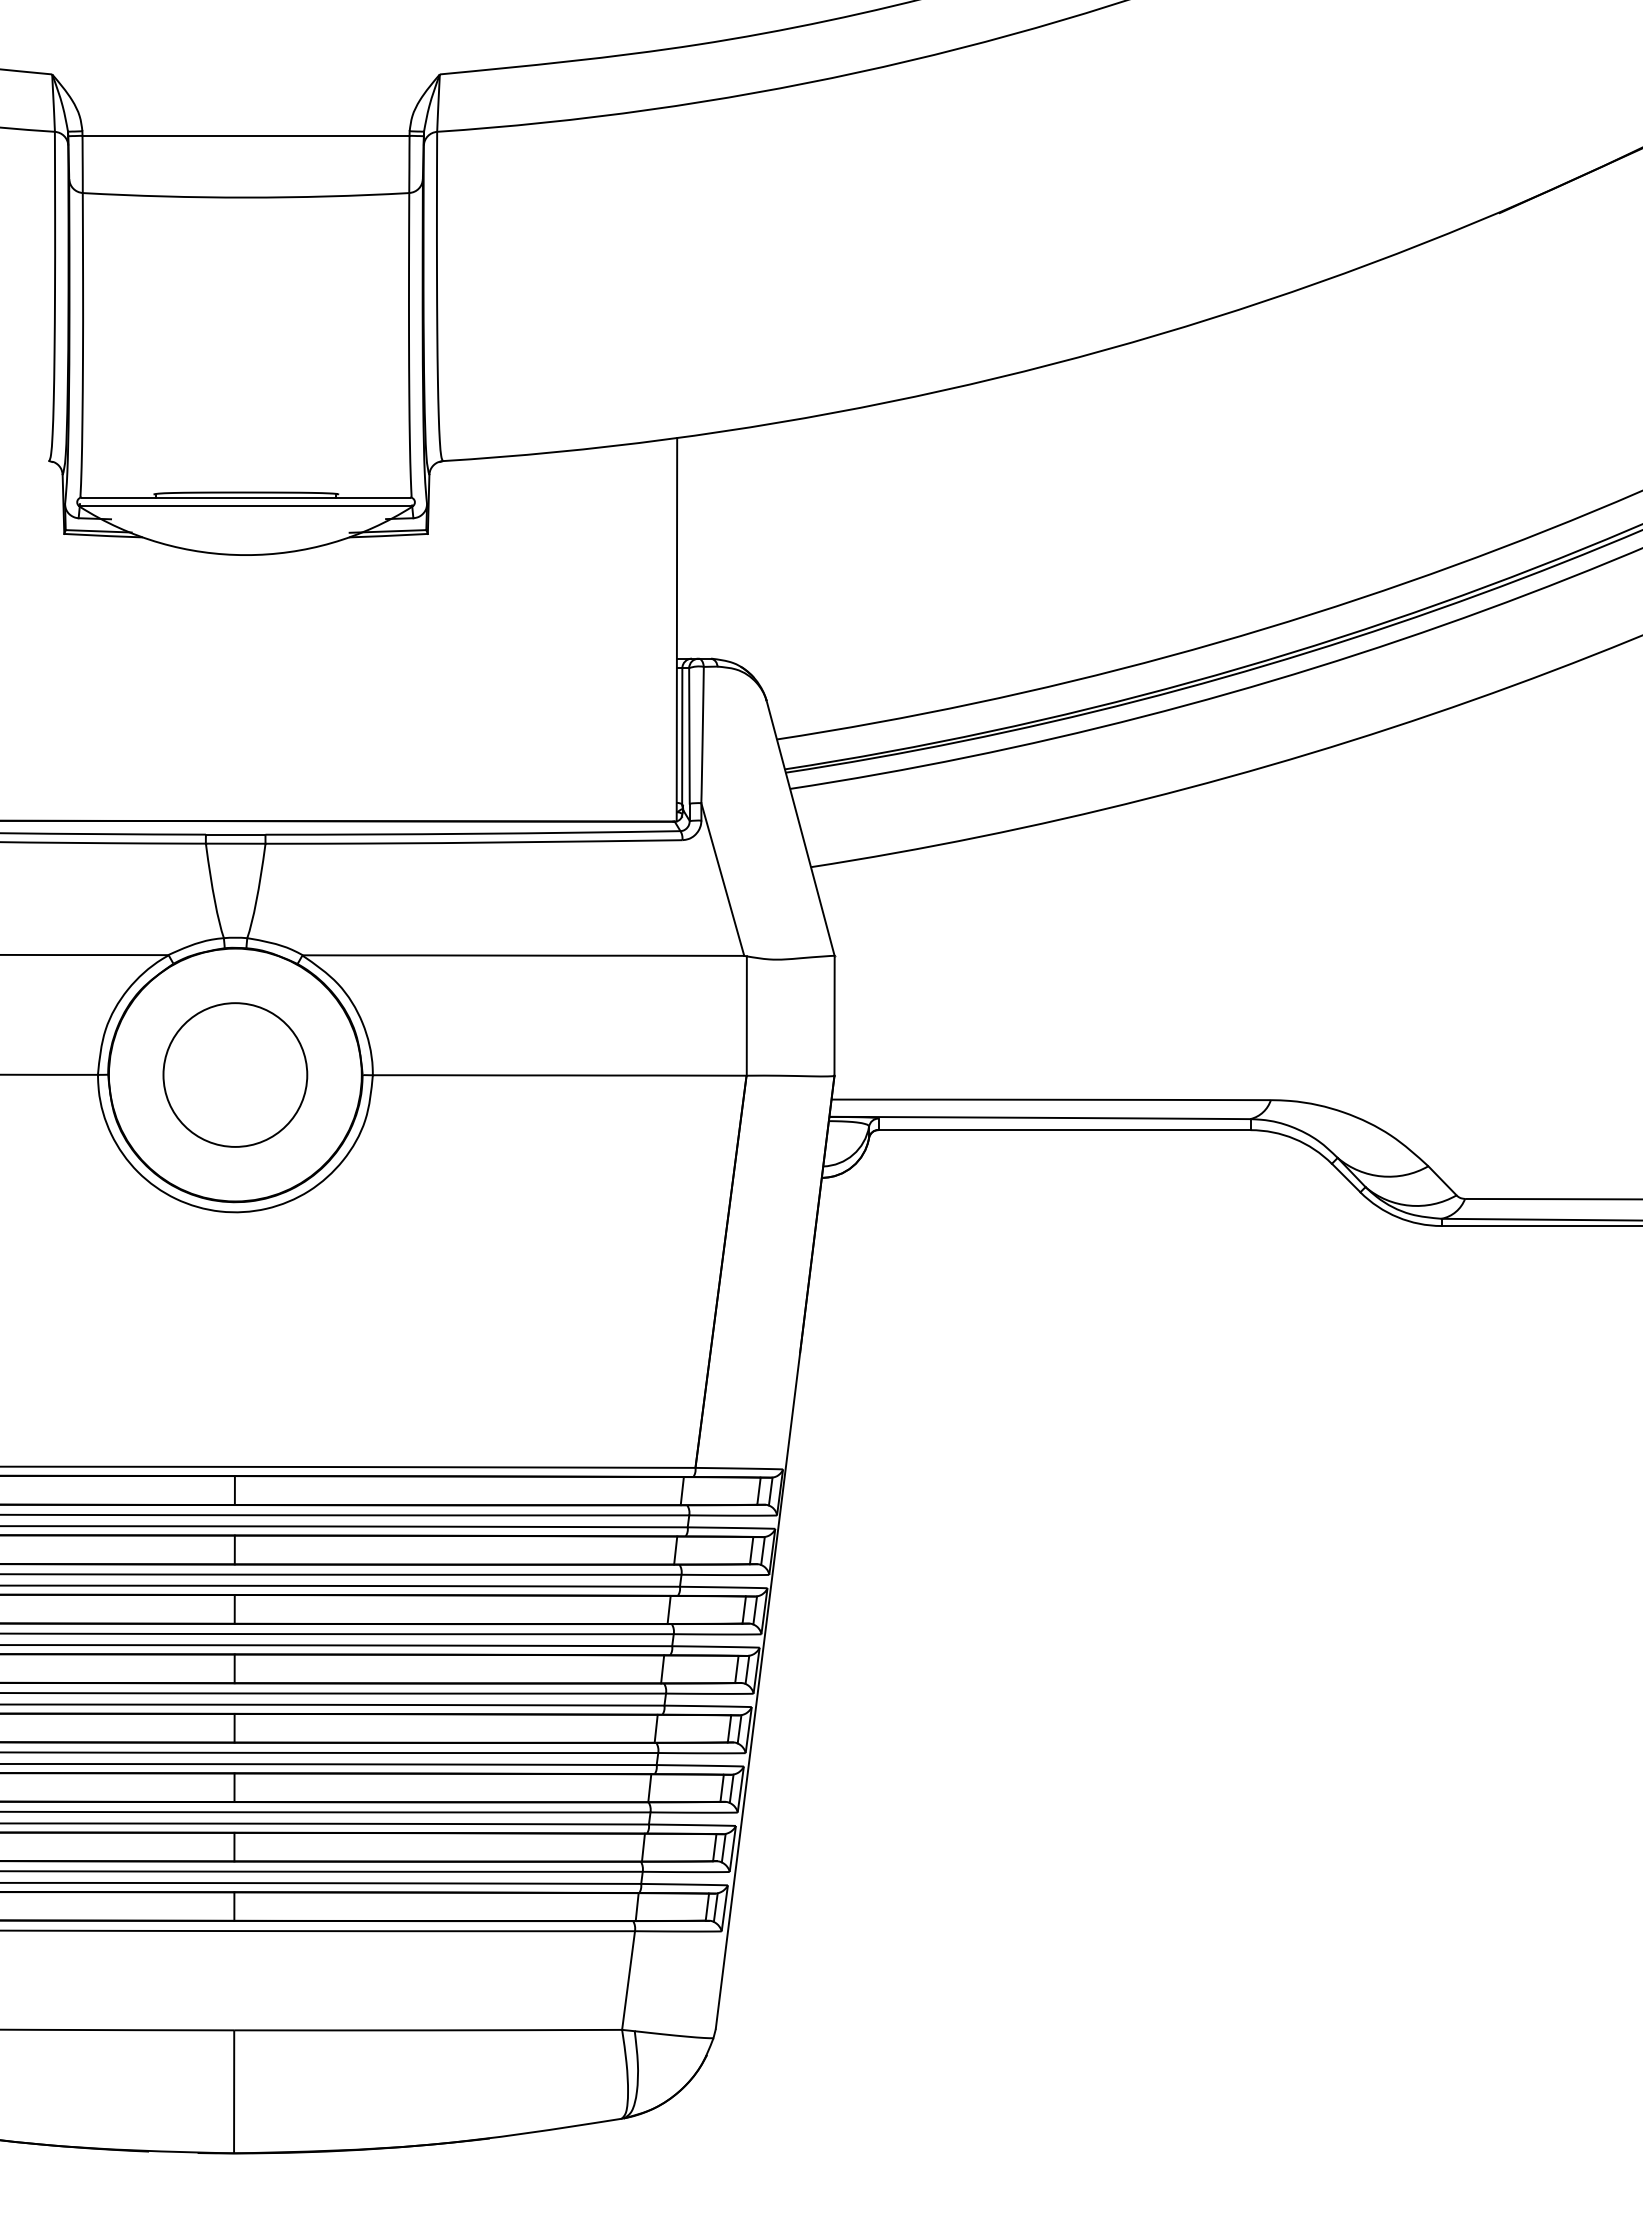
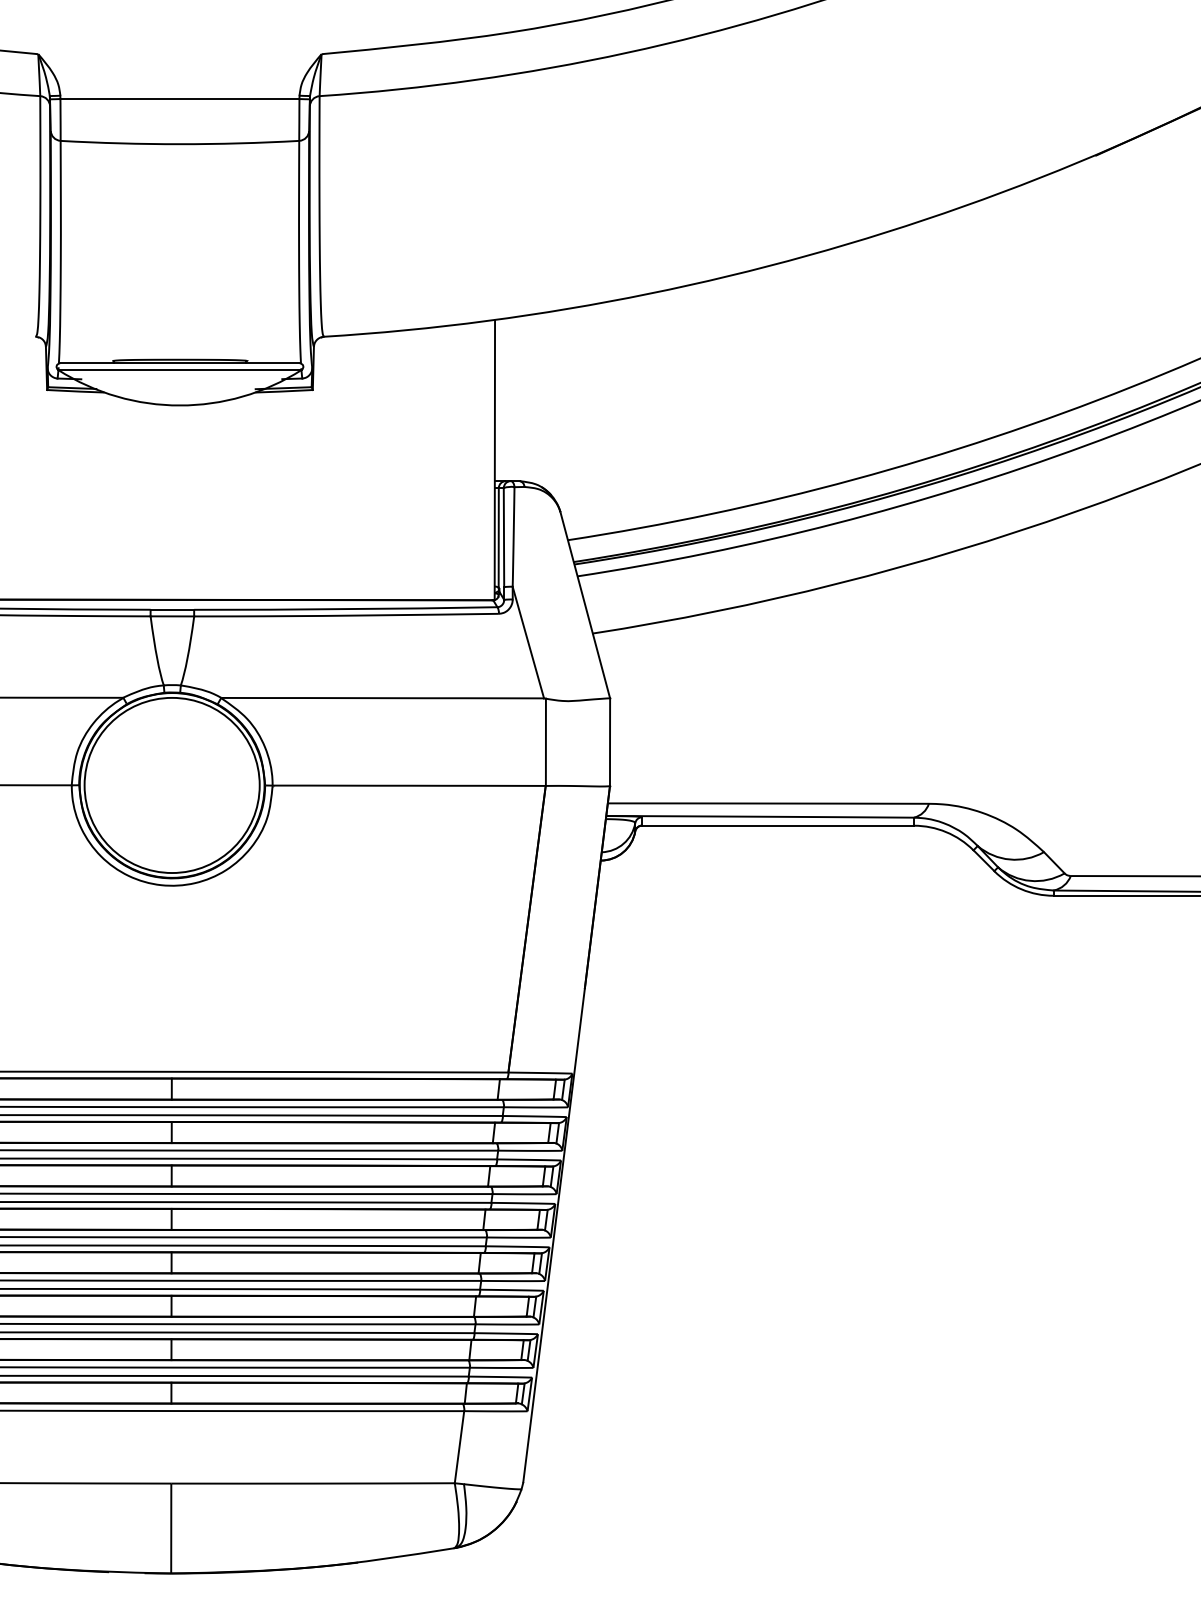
circle: (235, 1074) -> (172, 785), size x1.67

